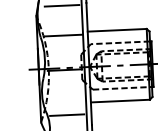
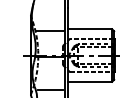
line: (61, 6) -> (49, 9), removed

